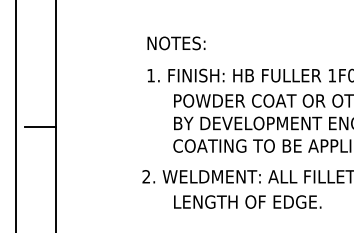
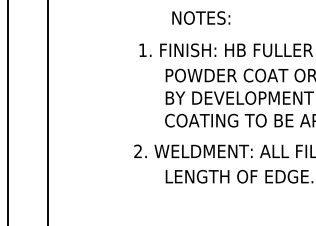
text: (176, 43) -> (201, 18), moved
line: (40, 126) -> (32, 101), removed

